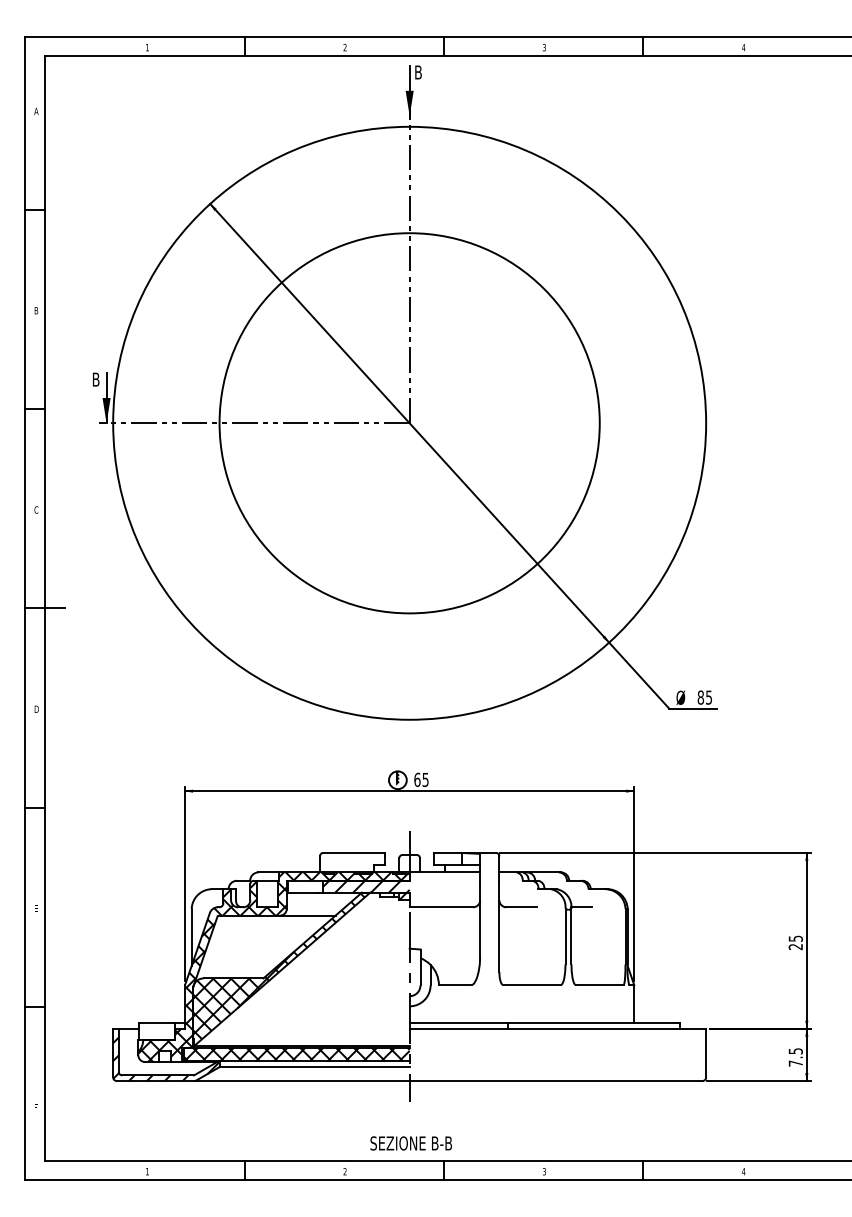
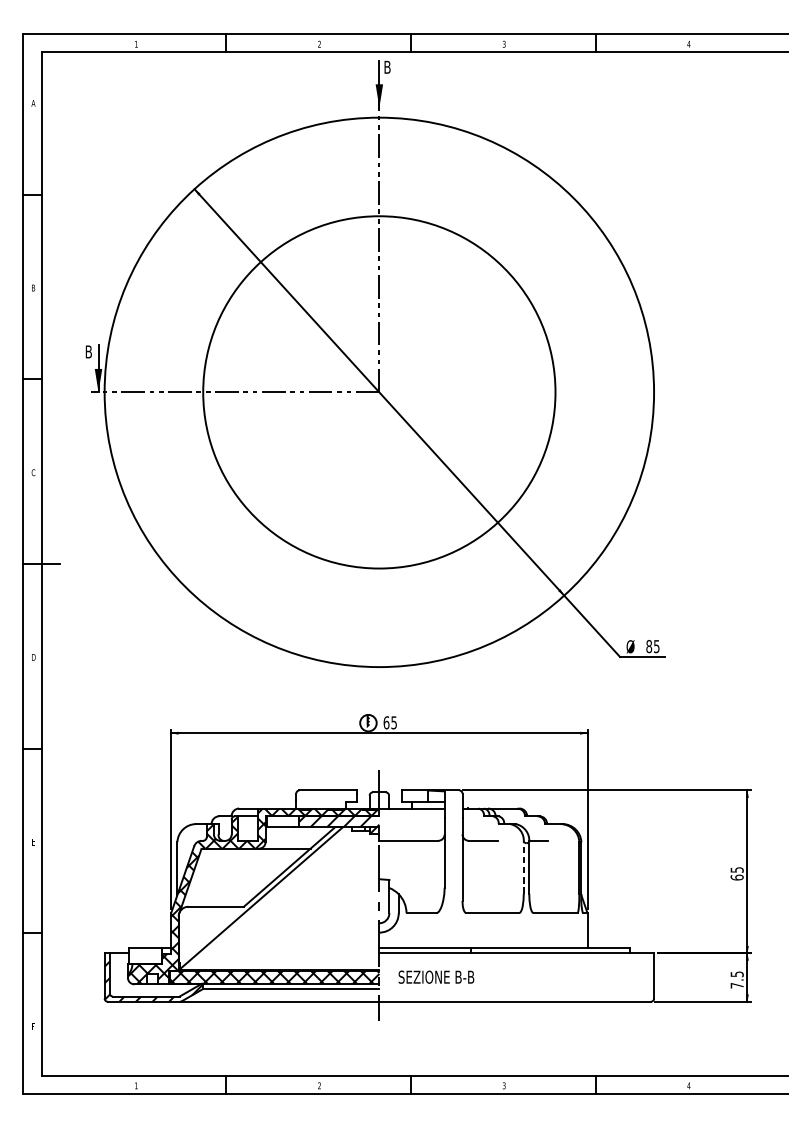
line: (565, 936) -> (523, 867), solid -> dashed
text: (795, 946) -> (736, 877), 25 -> 65
hatch: (278, 966) -> (257, 895), removed
text: (410, 1143) -> (435, 977), moved

